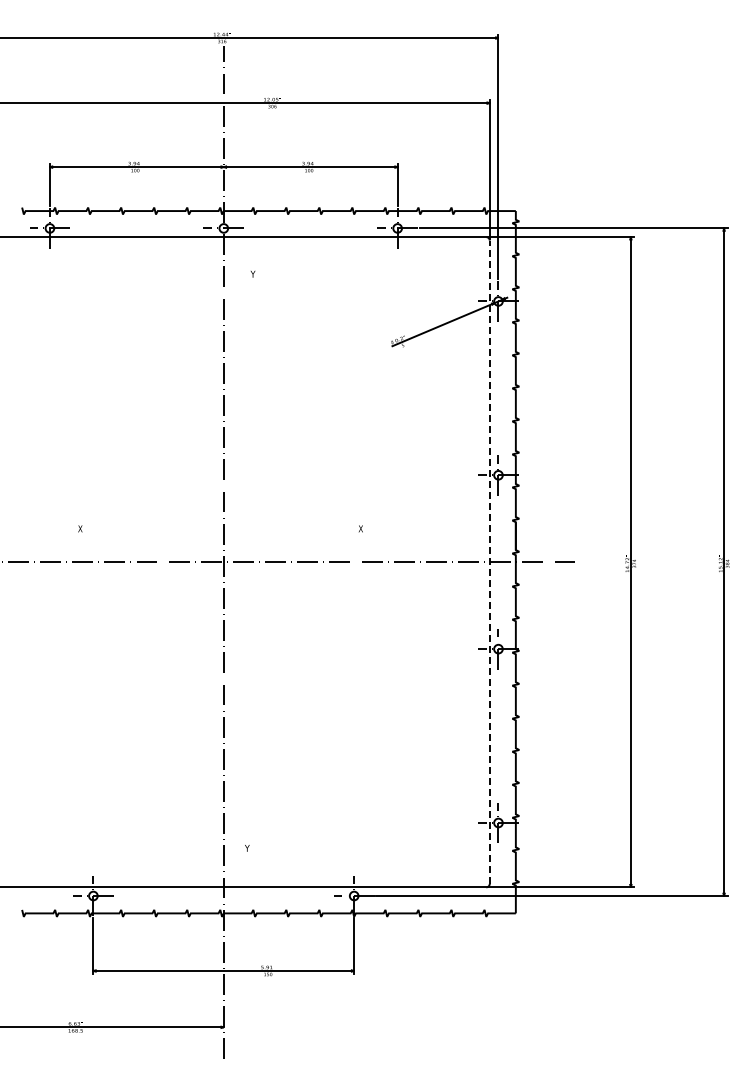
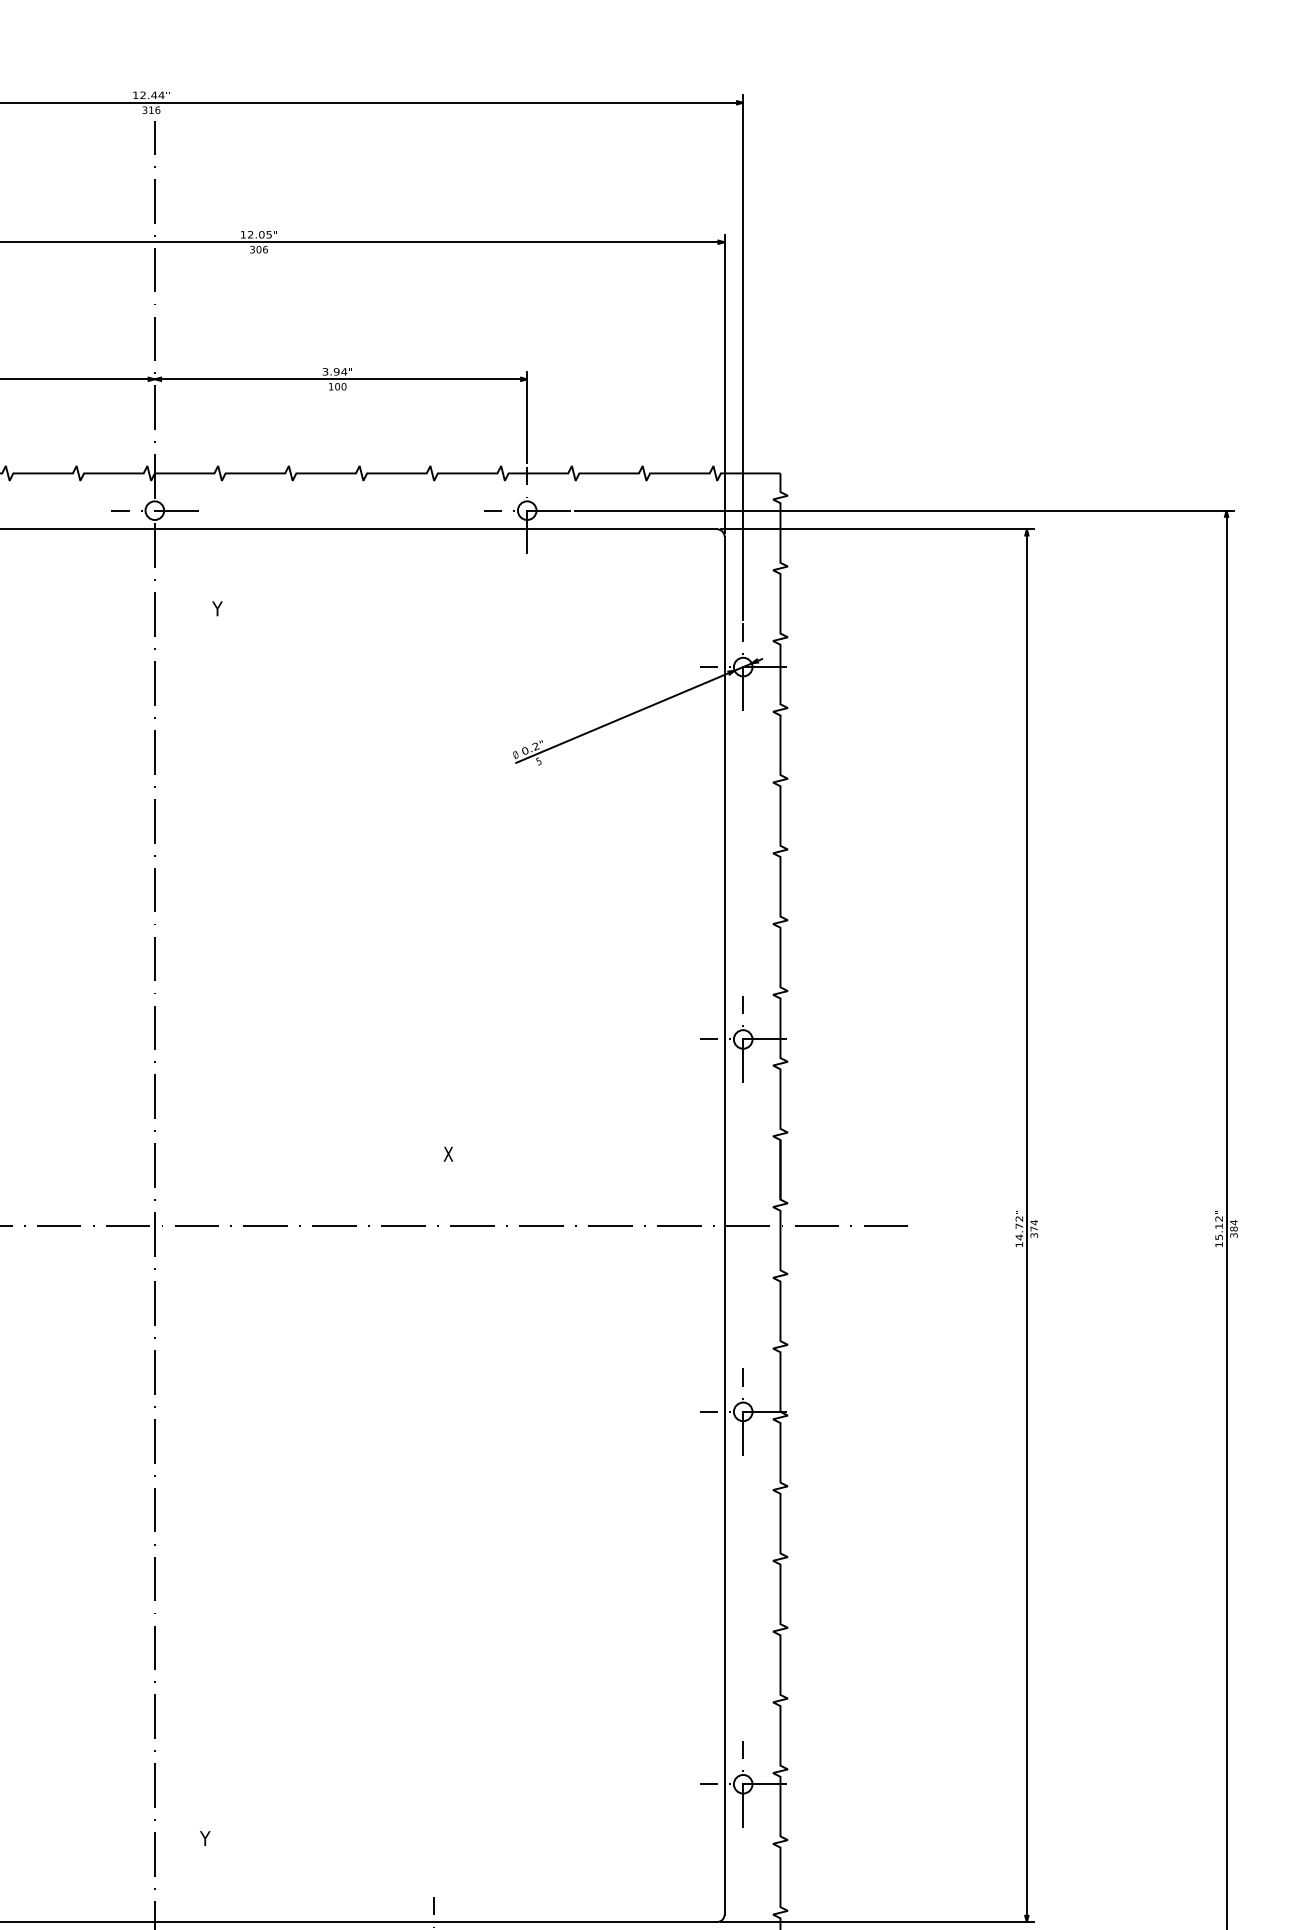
line: (489, 562) -> (724, 1226), dashed -> solid

